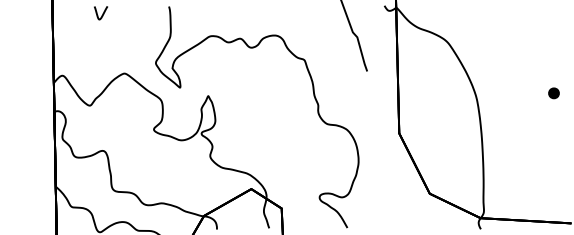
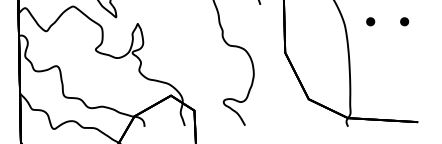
part: (509, 93) -> (370, 21), added

